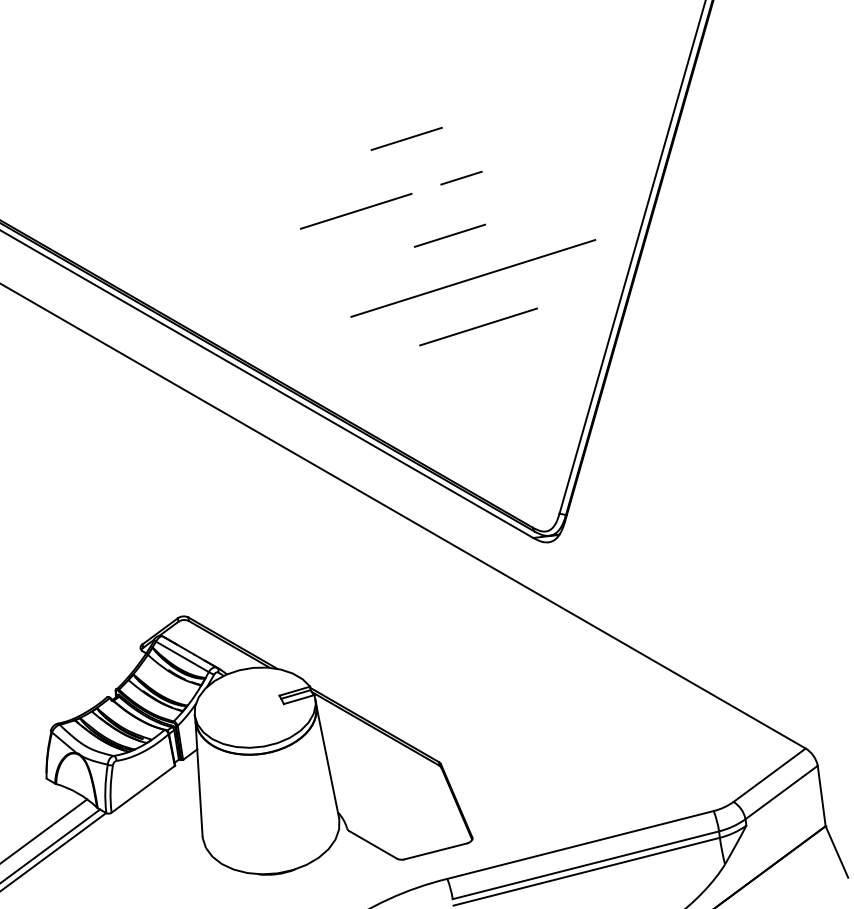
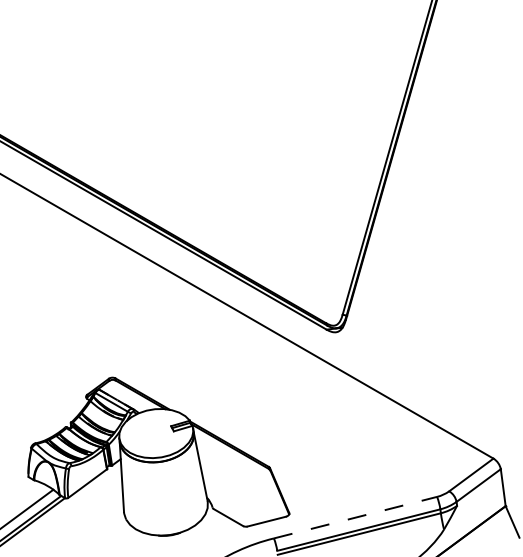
line: (405, 137) -> (248, 84), removed
line: (461, 178) -> (282, 109), removed
line: (356, 211) -> (218, 129), removed
line: (449, 235) -> (275, 144), removed
line: (472, 278) -> (289, 170), removed
line: (477, 327) -> (292, 200), removed
line: (580, 844) -> (355, 517), solid -> dashed

